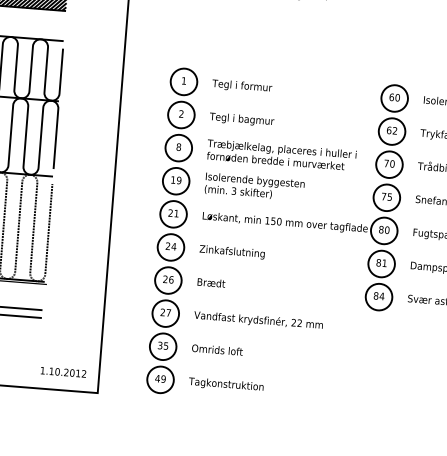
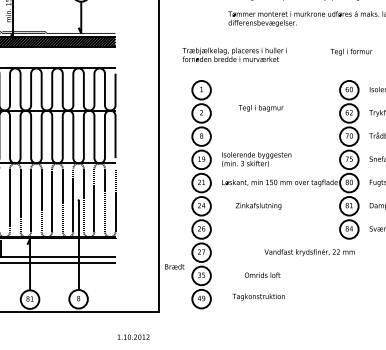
text: (242, 85) -> (351, 51), moved
text: (241, 119) -> (260, 108), moved
text: (281, 154) -> (234, 54), moved
text: (232, 251) -> (258, 205), moved
text: (211, 282) -> (174, 266), moved
text: (258, 320) -> (309, 252), moved
text: (217, 348) -> (262, 274), moved
text: (63, 371) -> (133, 336), moved
text: (226, 384) -> (258, 296), moved

